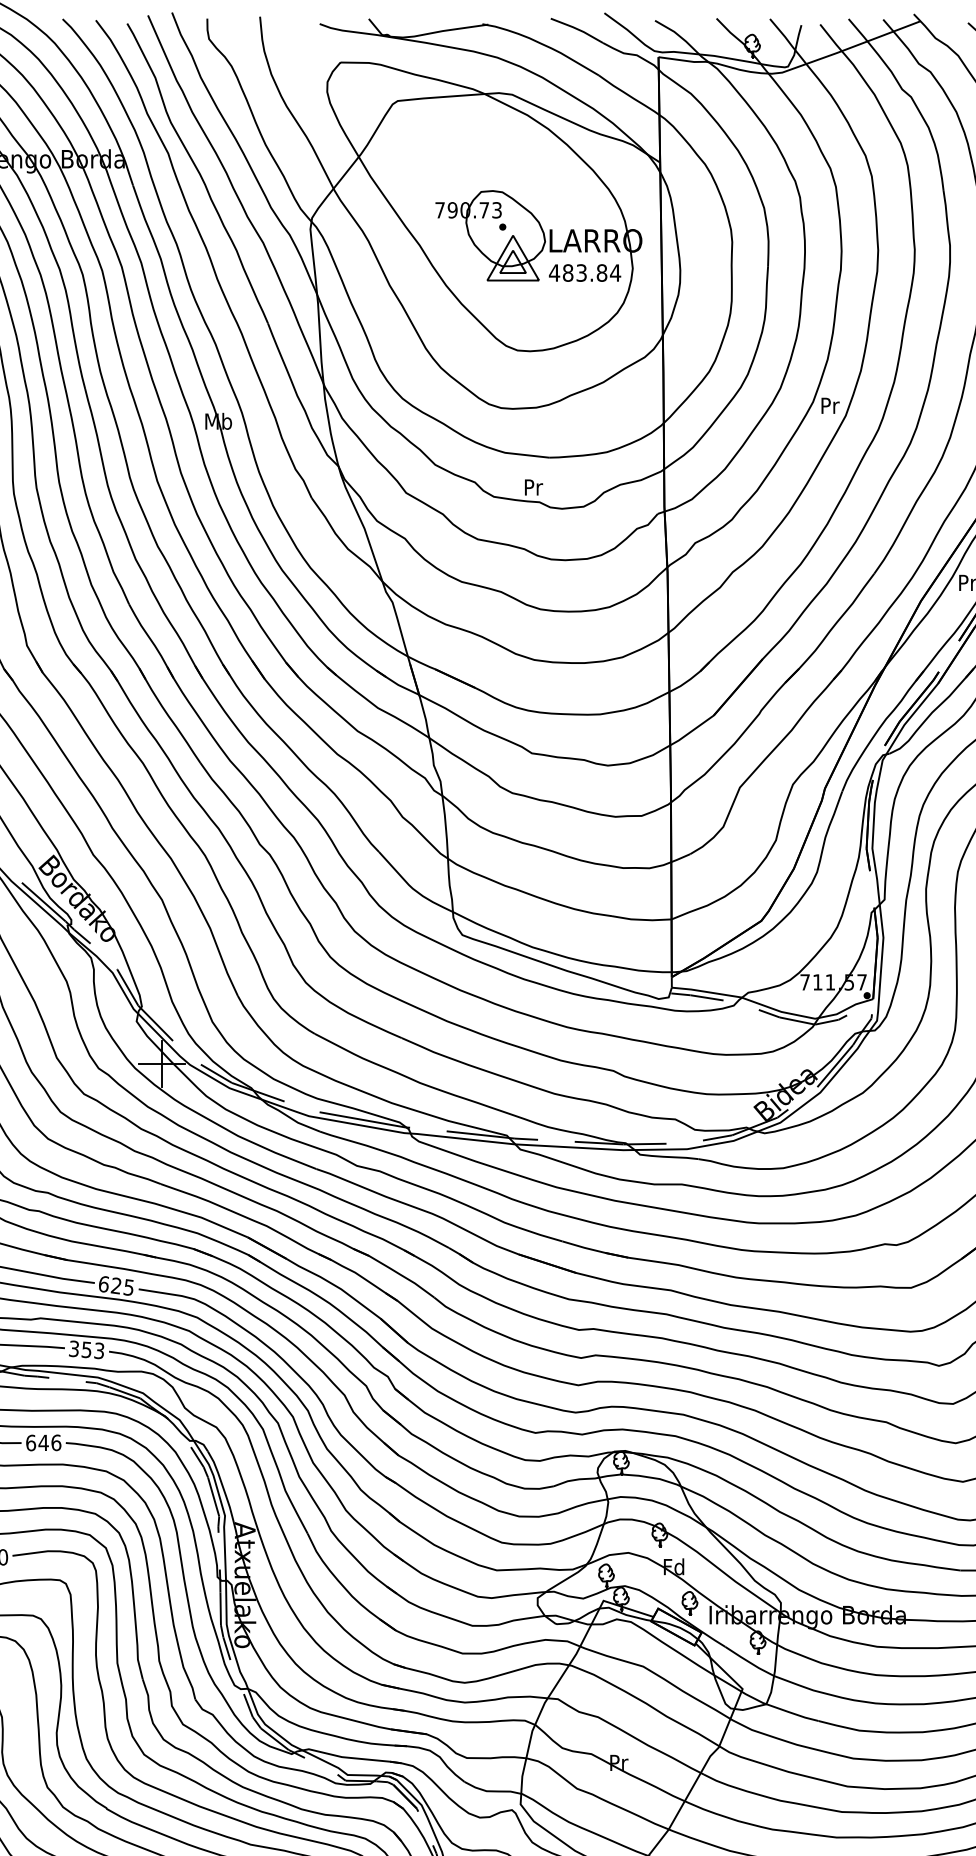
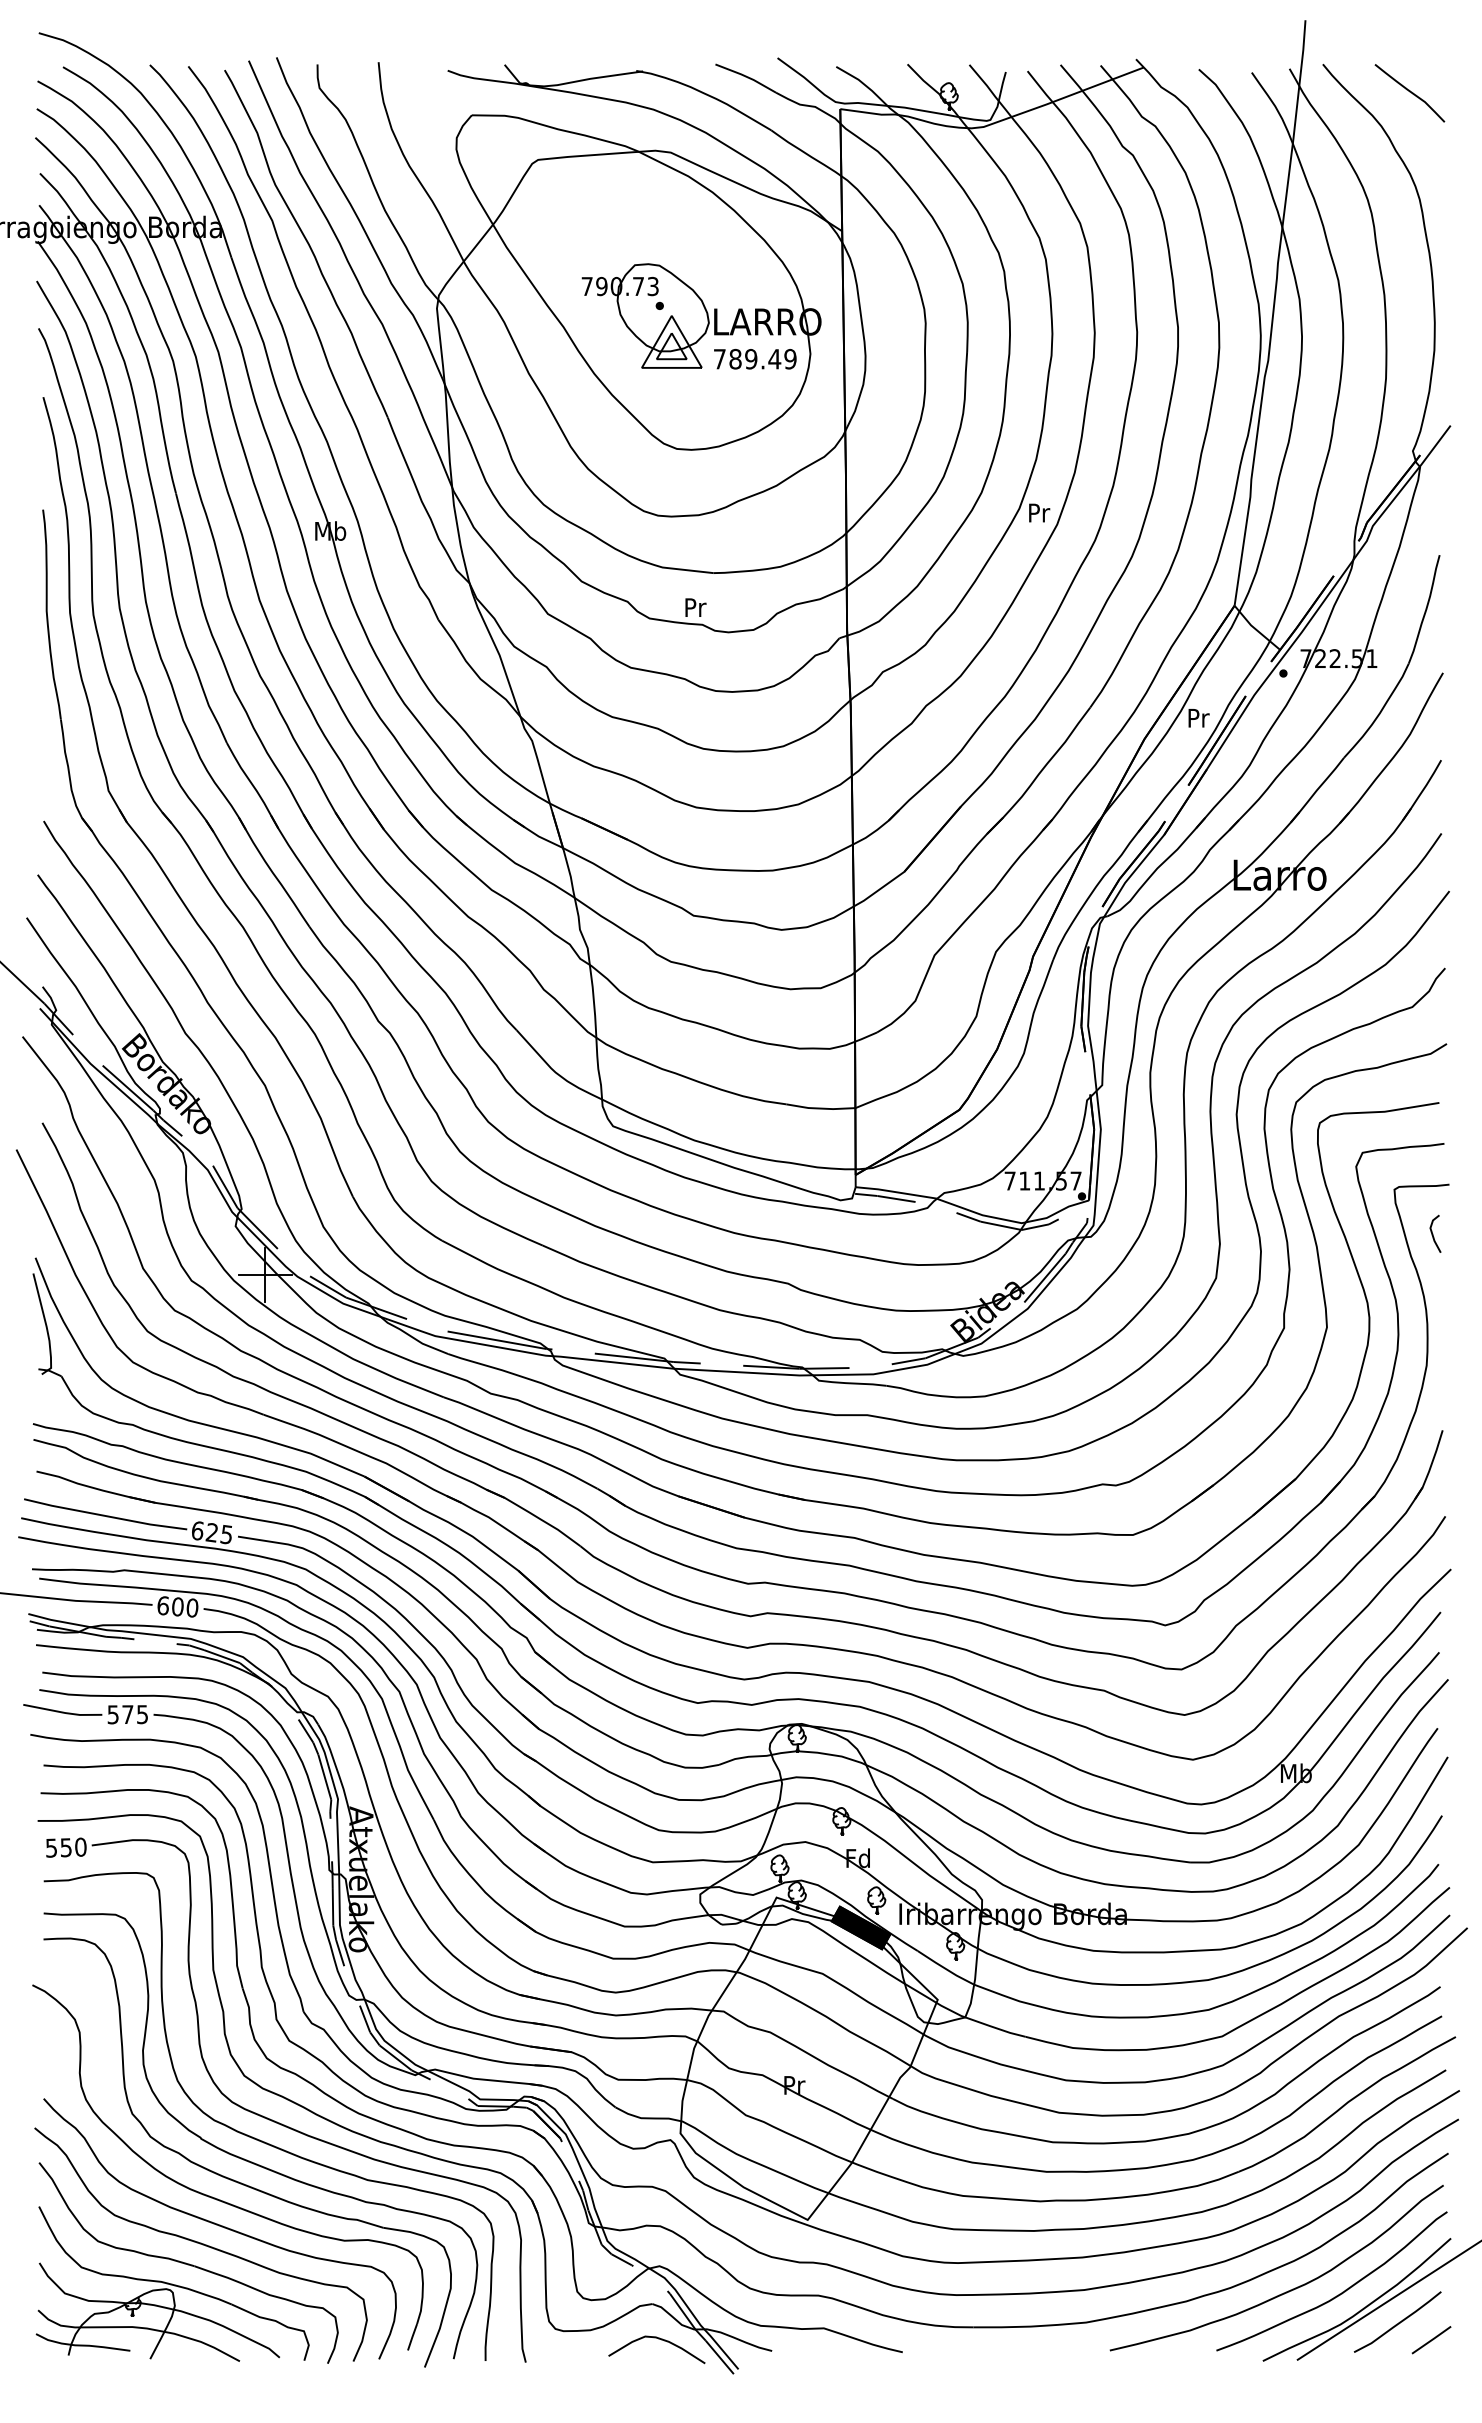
text: (584, 272) -> (754, 358), 483.84 -> 789.49
text: (86, 1349) -> (177, 1606), 353 -> 600
text: (43, 1442) -> (127, 1714), 646 -> 575
fill: (675, 1626) -> (860, 1927), added

